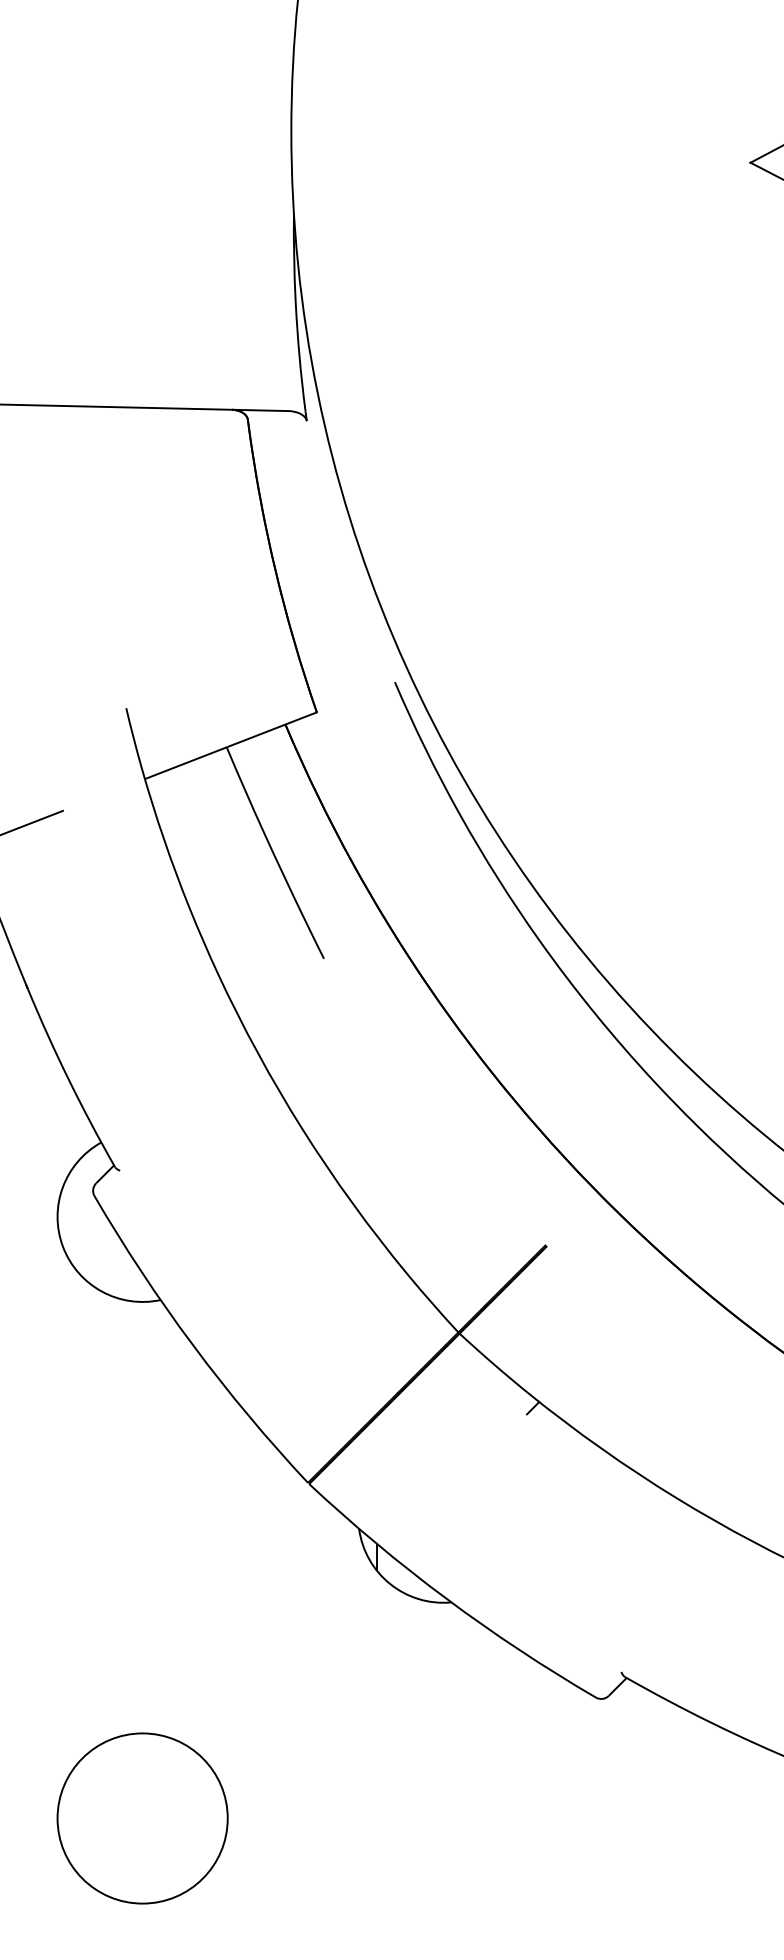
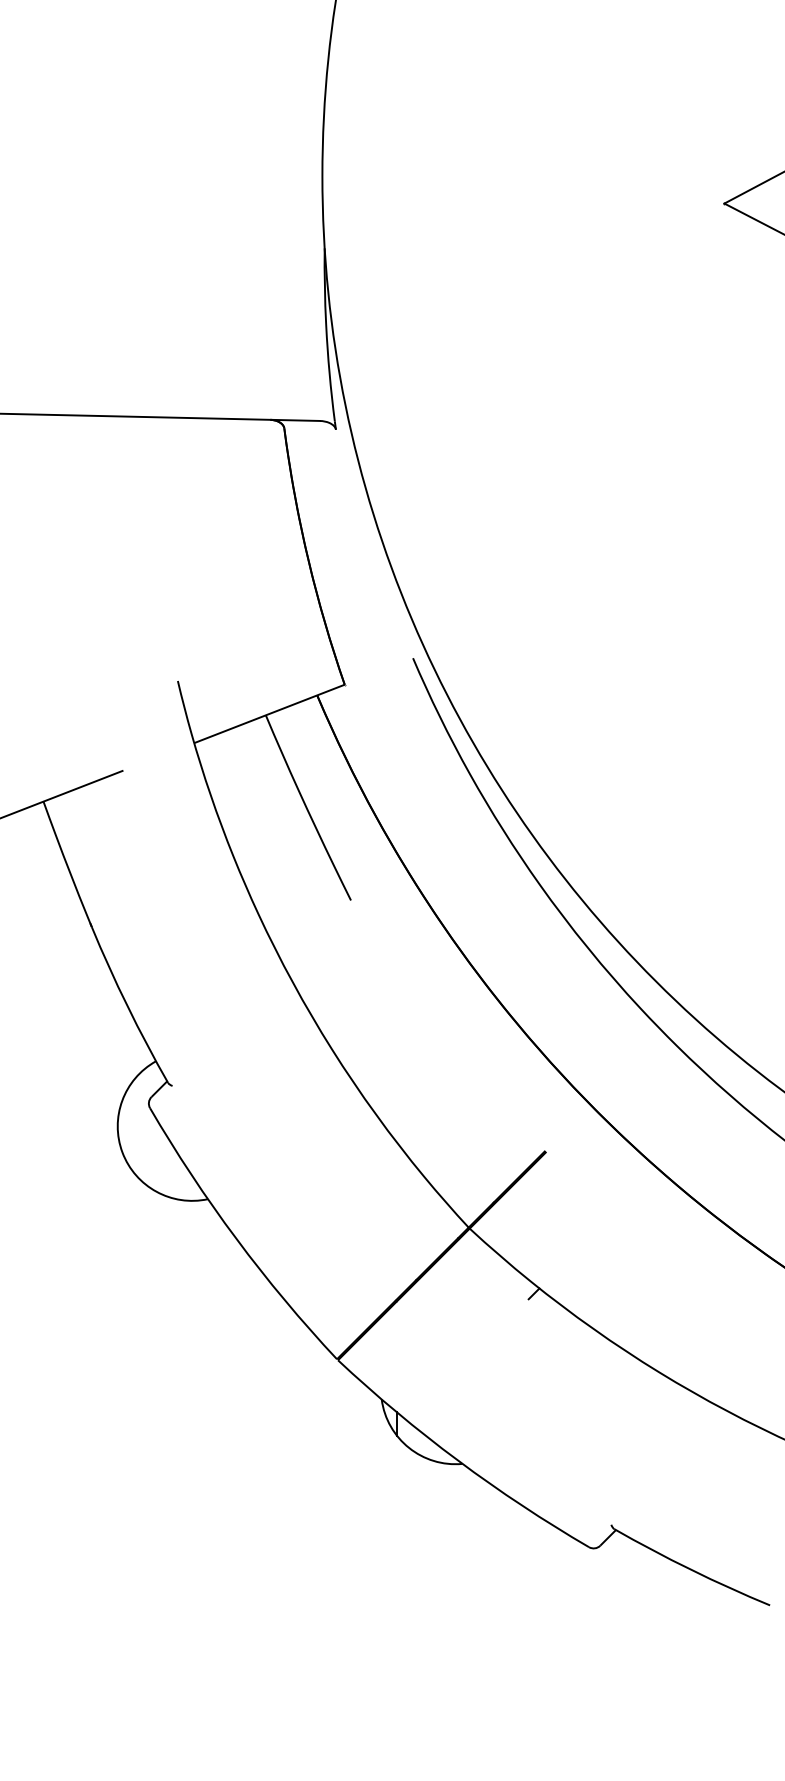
circle: (141, 1817) -> (191, 1652), removed

